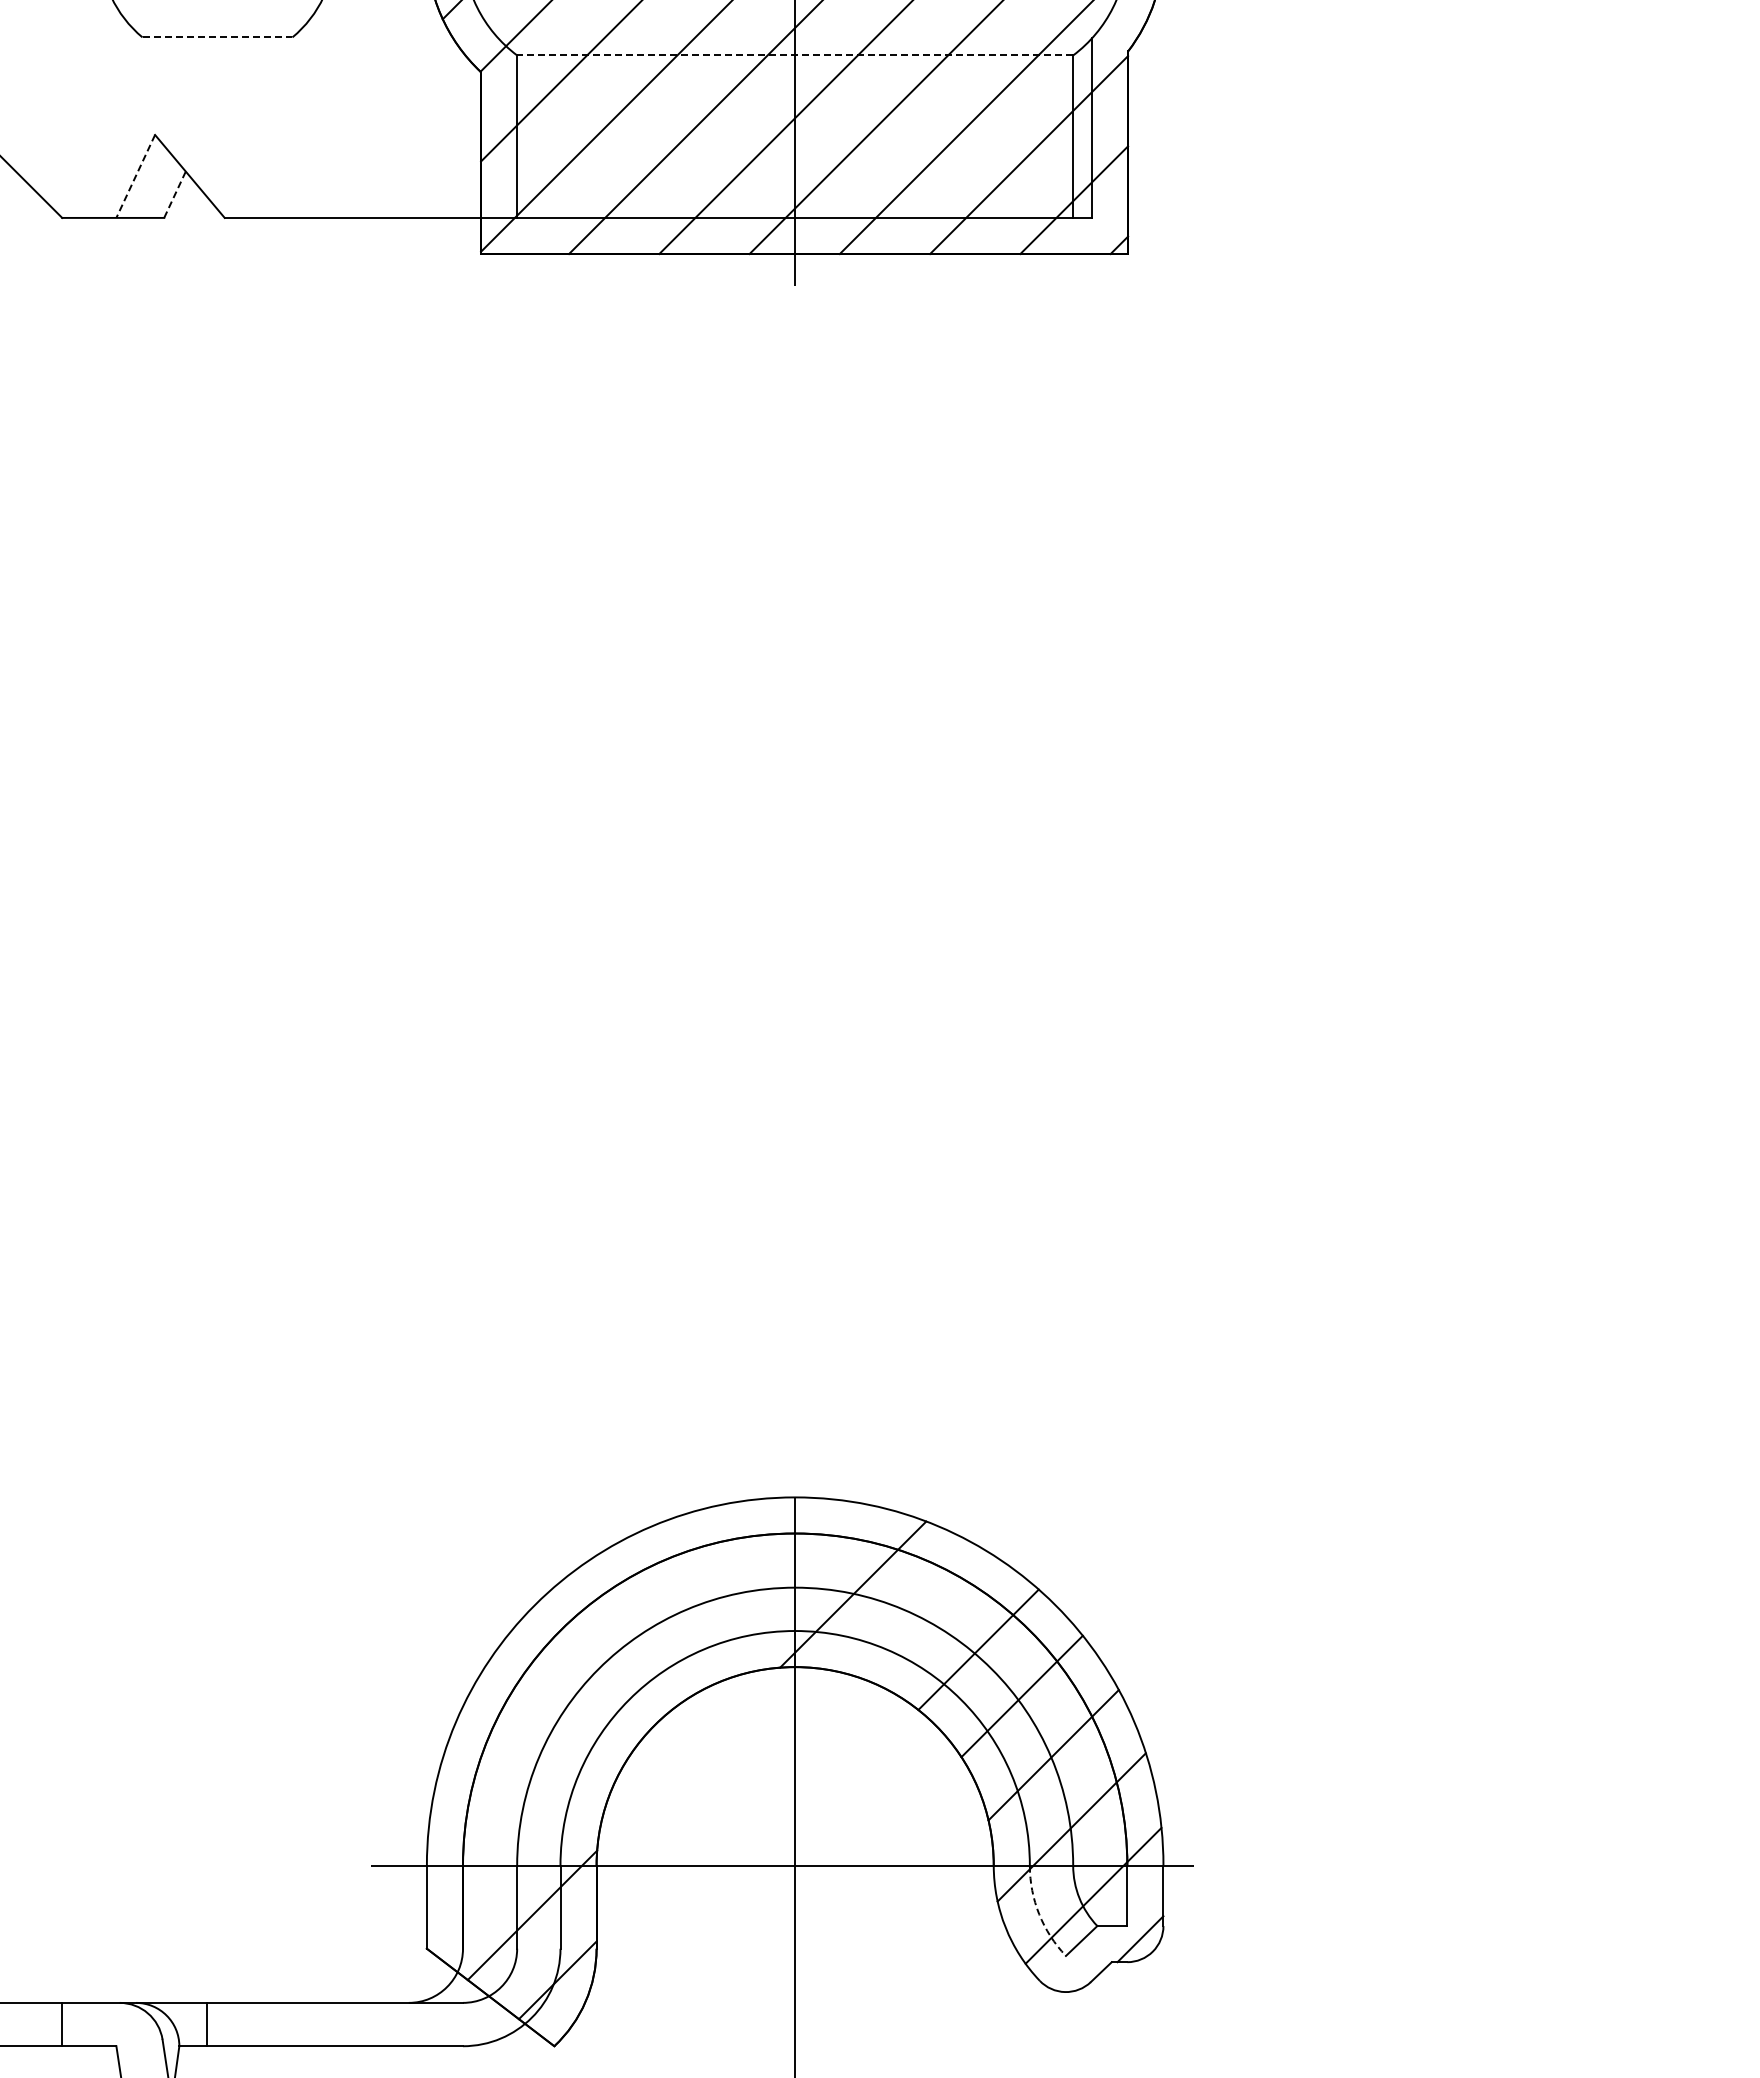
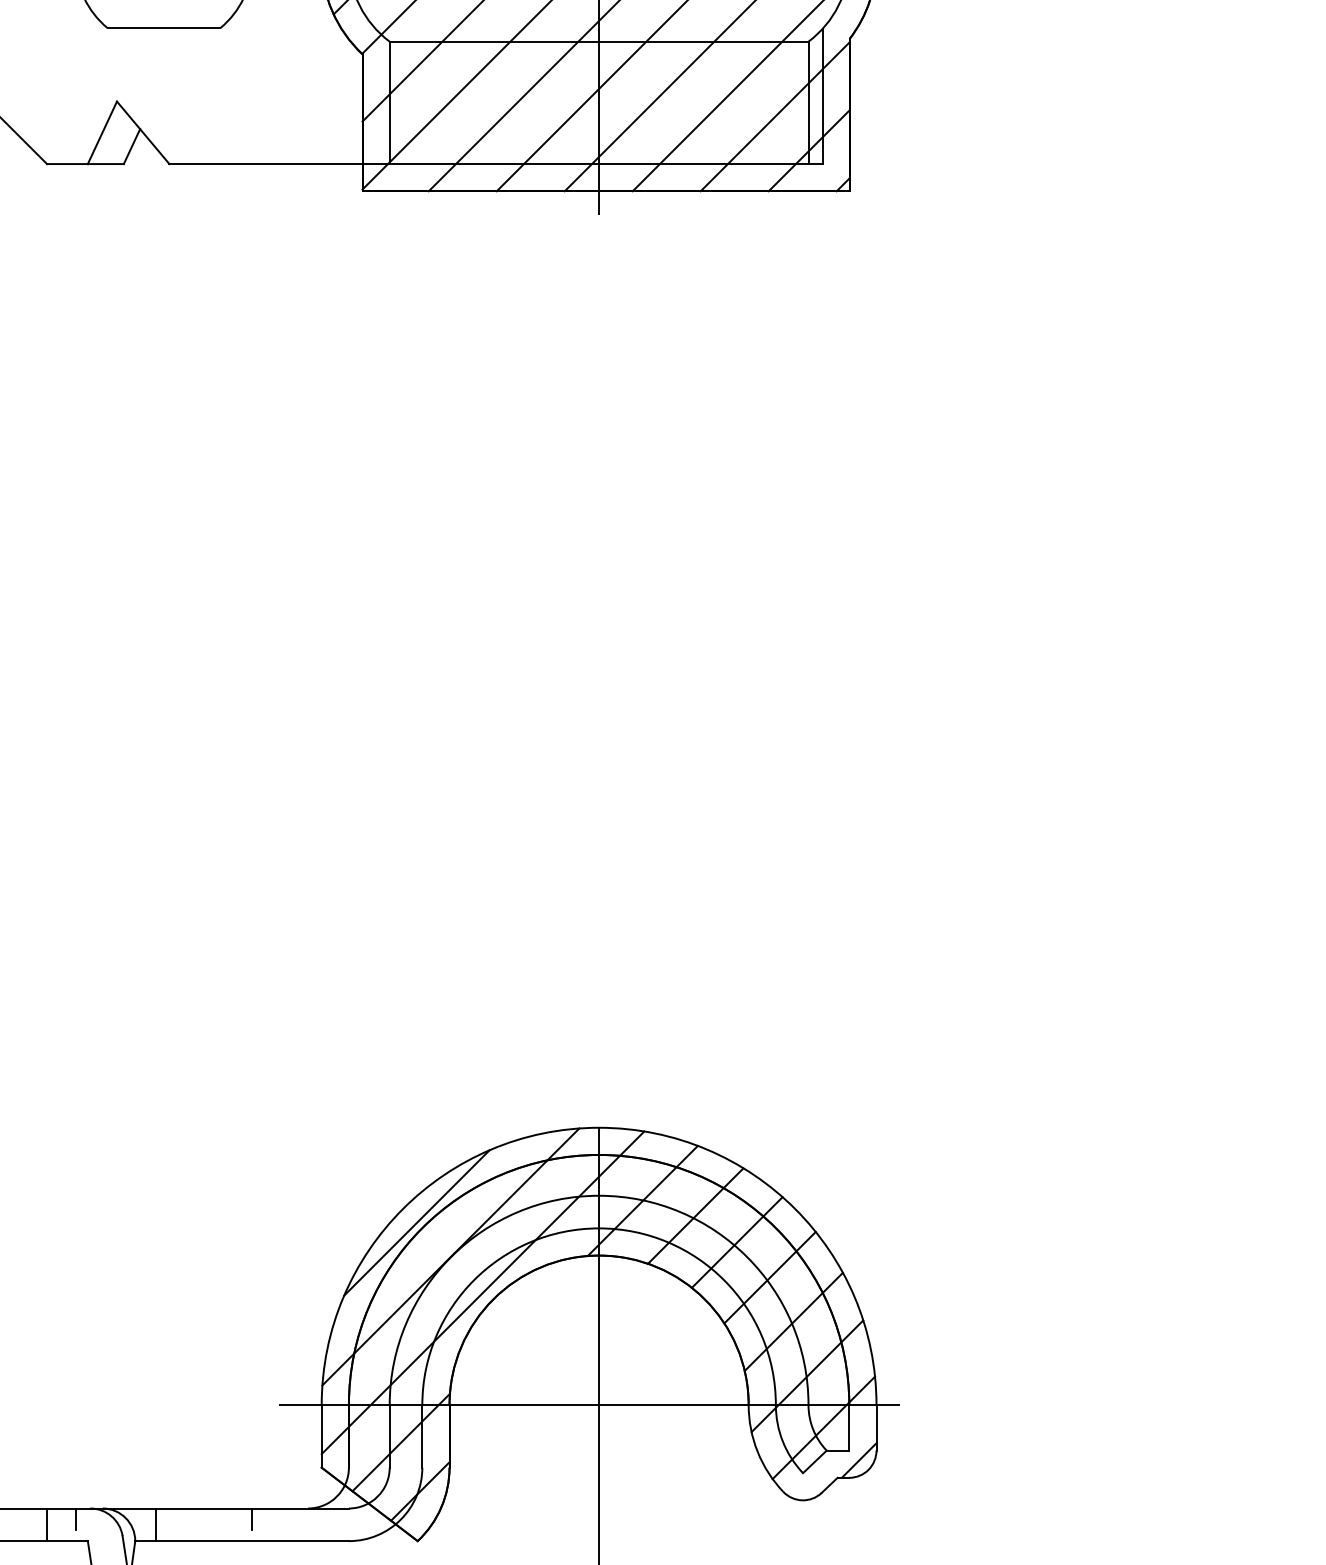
line: (217, 37) -> (164, 28), dashed -> solid
line: (794, 55) -> (598, 41), dashed -> solid
line: (135, 176) -> (102, 132), dashed -> solid
line: (175, 194) -> (132, 146), dashed -> solid
line: (923, 1614) -> (695, 1215), added
line: (552, 1623) -> (416, 1222), added
line: (597, 1668) -> (450, 1256), added
line: (640, 1716) -> (482, 1292), added
arc: (1039, 1914) -> (783, 1441), dashed -> solid
line: (100, 2016) -> (75, 1518), added
line: (334, 2016) -> (252, 1518), added

